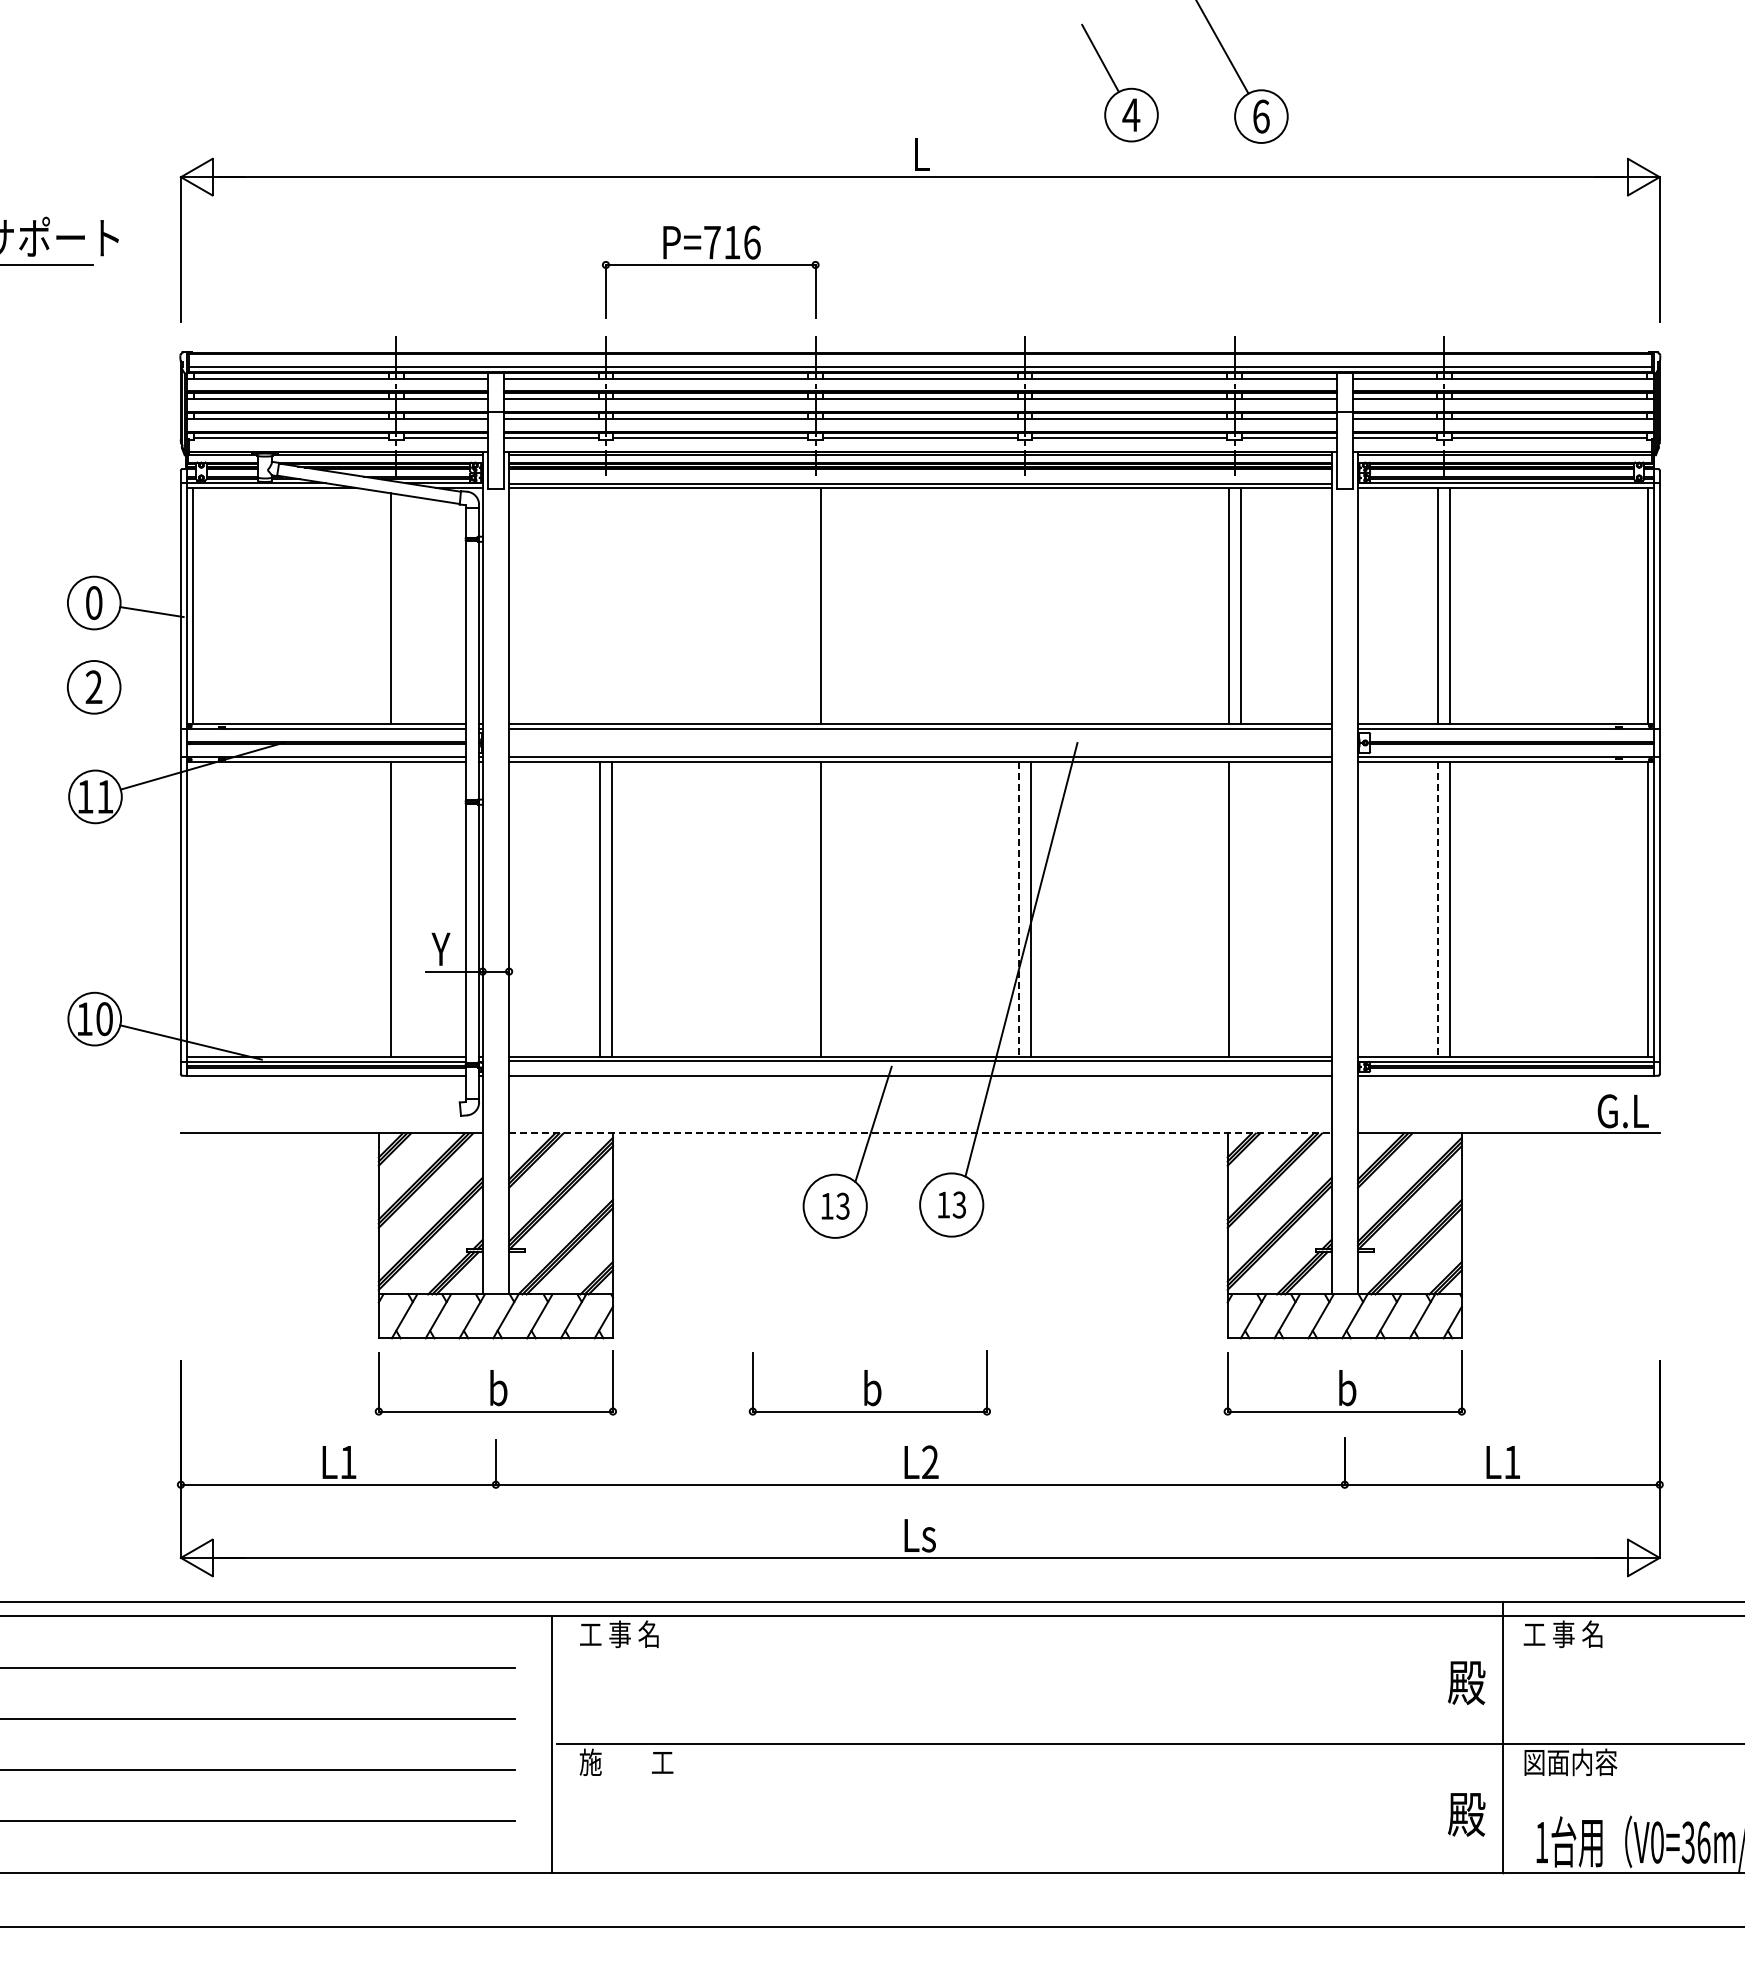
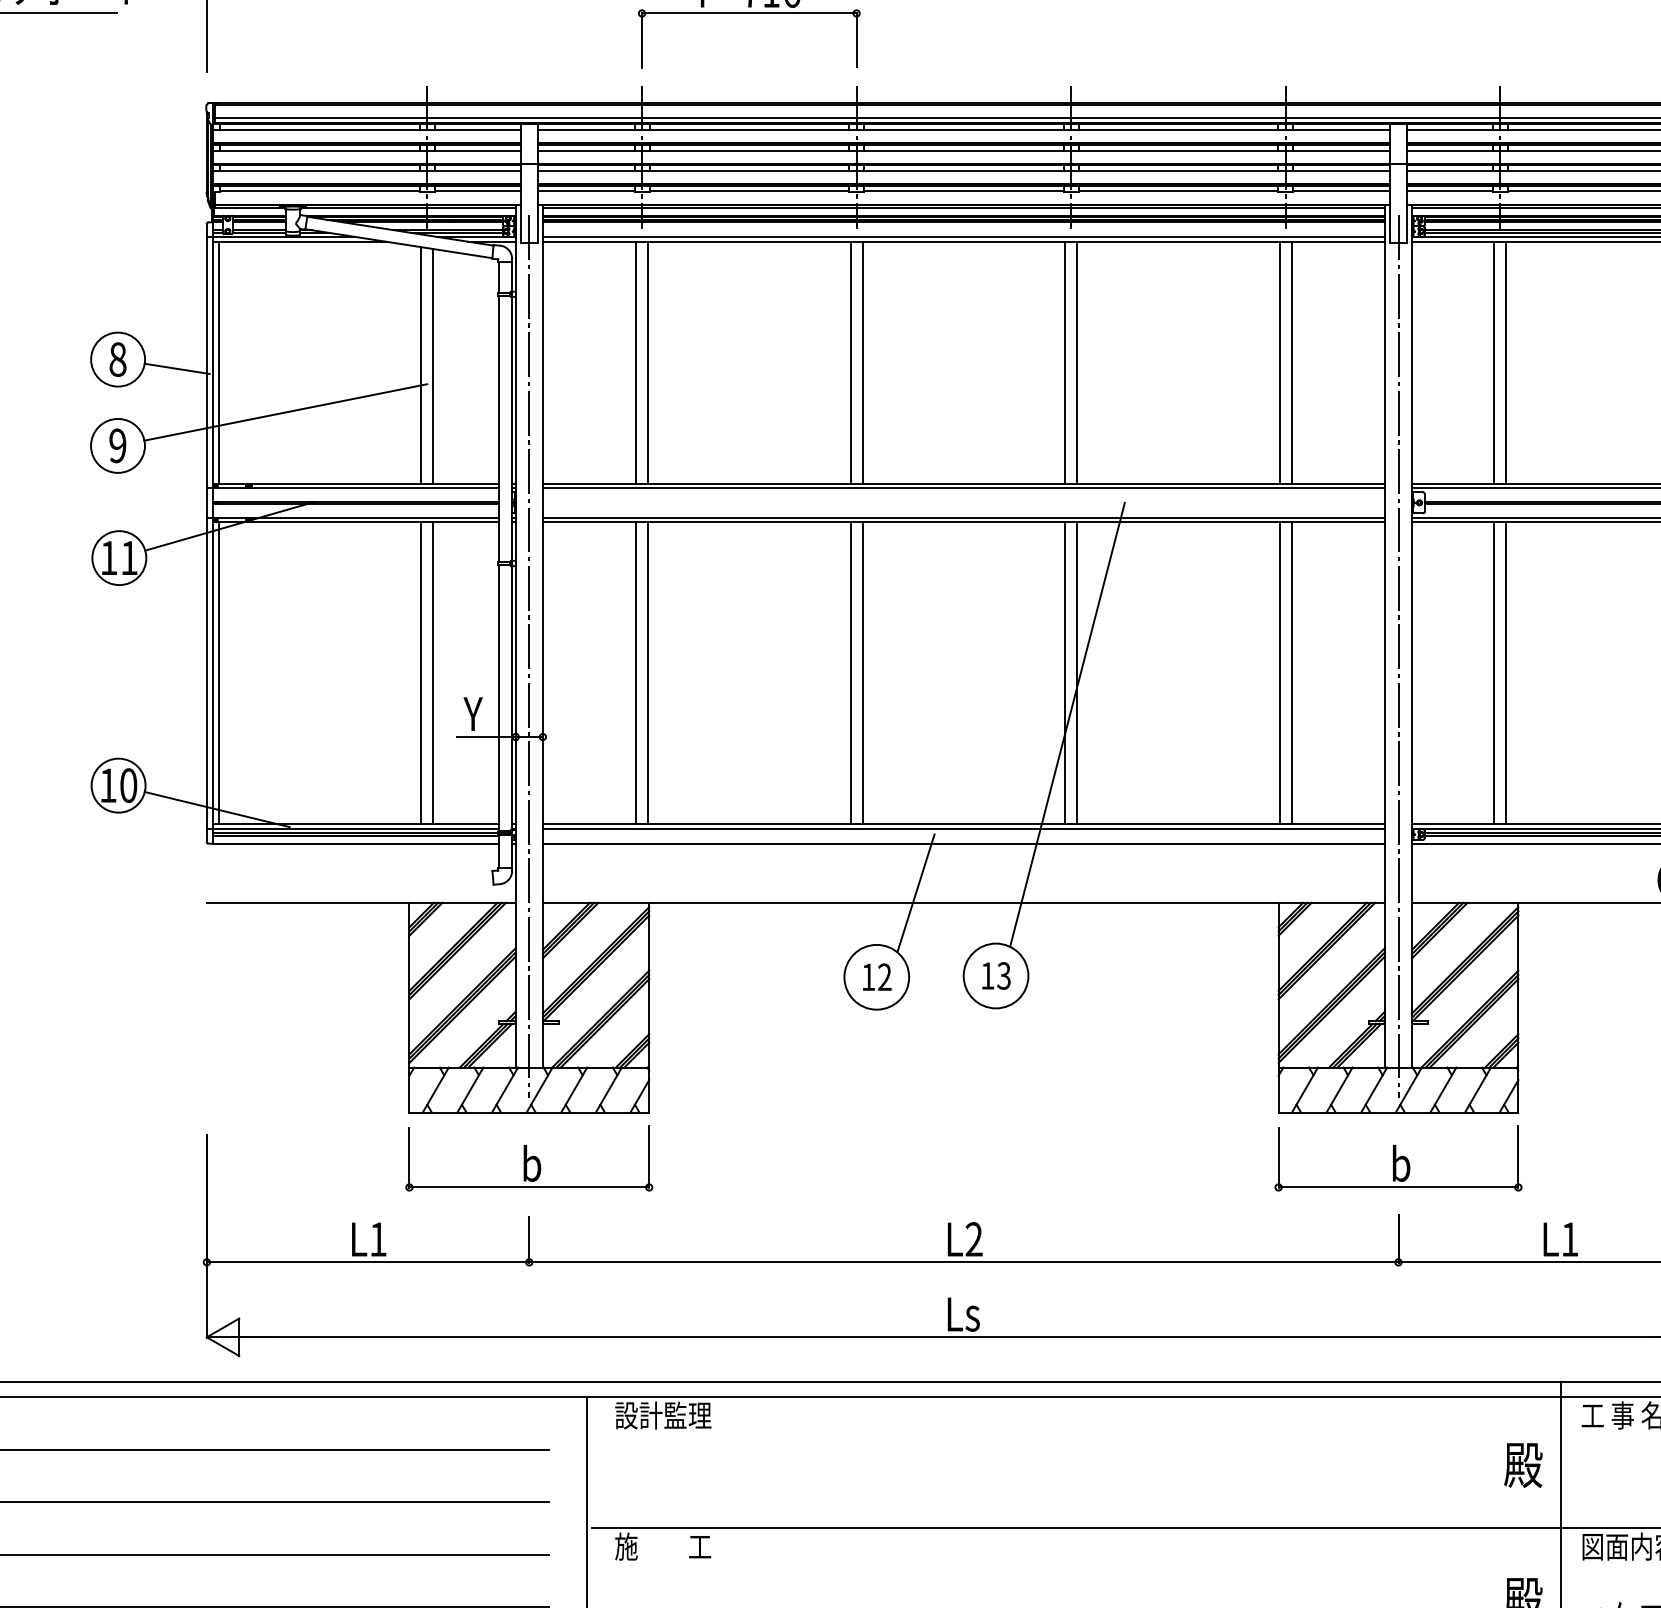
text: (94, 602) -> (118, 359), 0 -> 8
line: (600, 605) -> (636, 362), added
line: (611, 605) -> (647, 362), added
line: (809, 605) -> (850, 362), added
line: (1019, 605) -> (1065, 362), added
line: (1030, 605) -> (1076, 362), added
line: (402, 609) -> (433, 366), added
line: (258, 654) -> (286, 412), added
text: (93, 687) -> (117, 446), 2 -> 9
line: (495, 892) -> (528, 655), added
line: (1344, 892) -> (1398, 655), added
line: (192, 909) -> (218, 673), added
line: (402, 909) -> (433, 673), added
line: (809, 909) -> (850, 673), added
line: (1240, 909) -> (1291, 673), added
line: (1438, 909) -> (1494, 673), dashed -> solid
line: (1019, 910) -> (1065, 674), dashed -> solid
line: (920, 1133) -> (964, 902), dashed -> solid
text: (842, 1206) -> (884, 977), 13 -> 12
part: (869, 1382) -> (911, 1157), removed
text: (626, 1634) -> (663, 1415), 工 事 名 -> 設計監理

